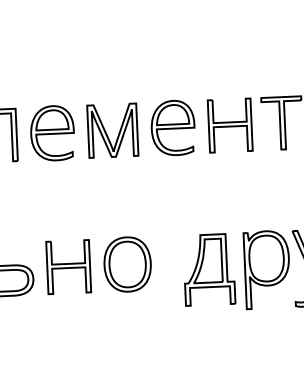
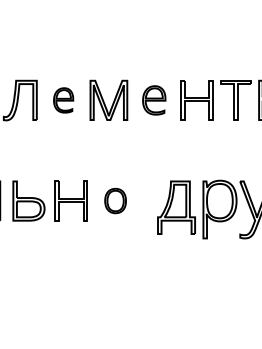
part: (173, 128) -> (154, 100), size x0.7
part: (52, 133) -> (63, 100), size x0.6
part: (127, 263) -> (115, 200), size x0.6

